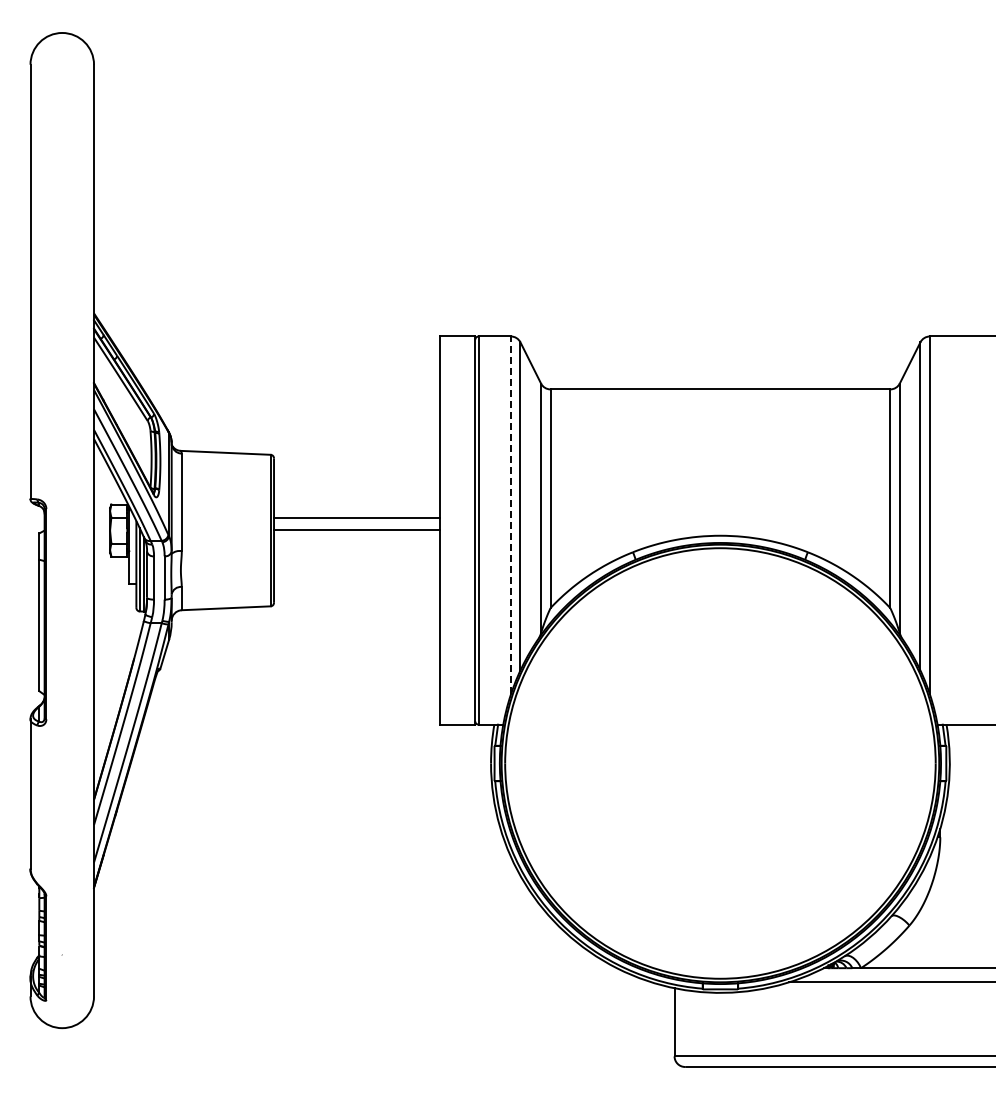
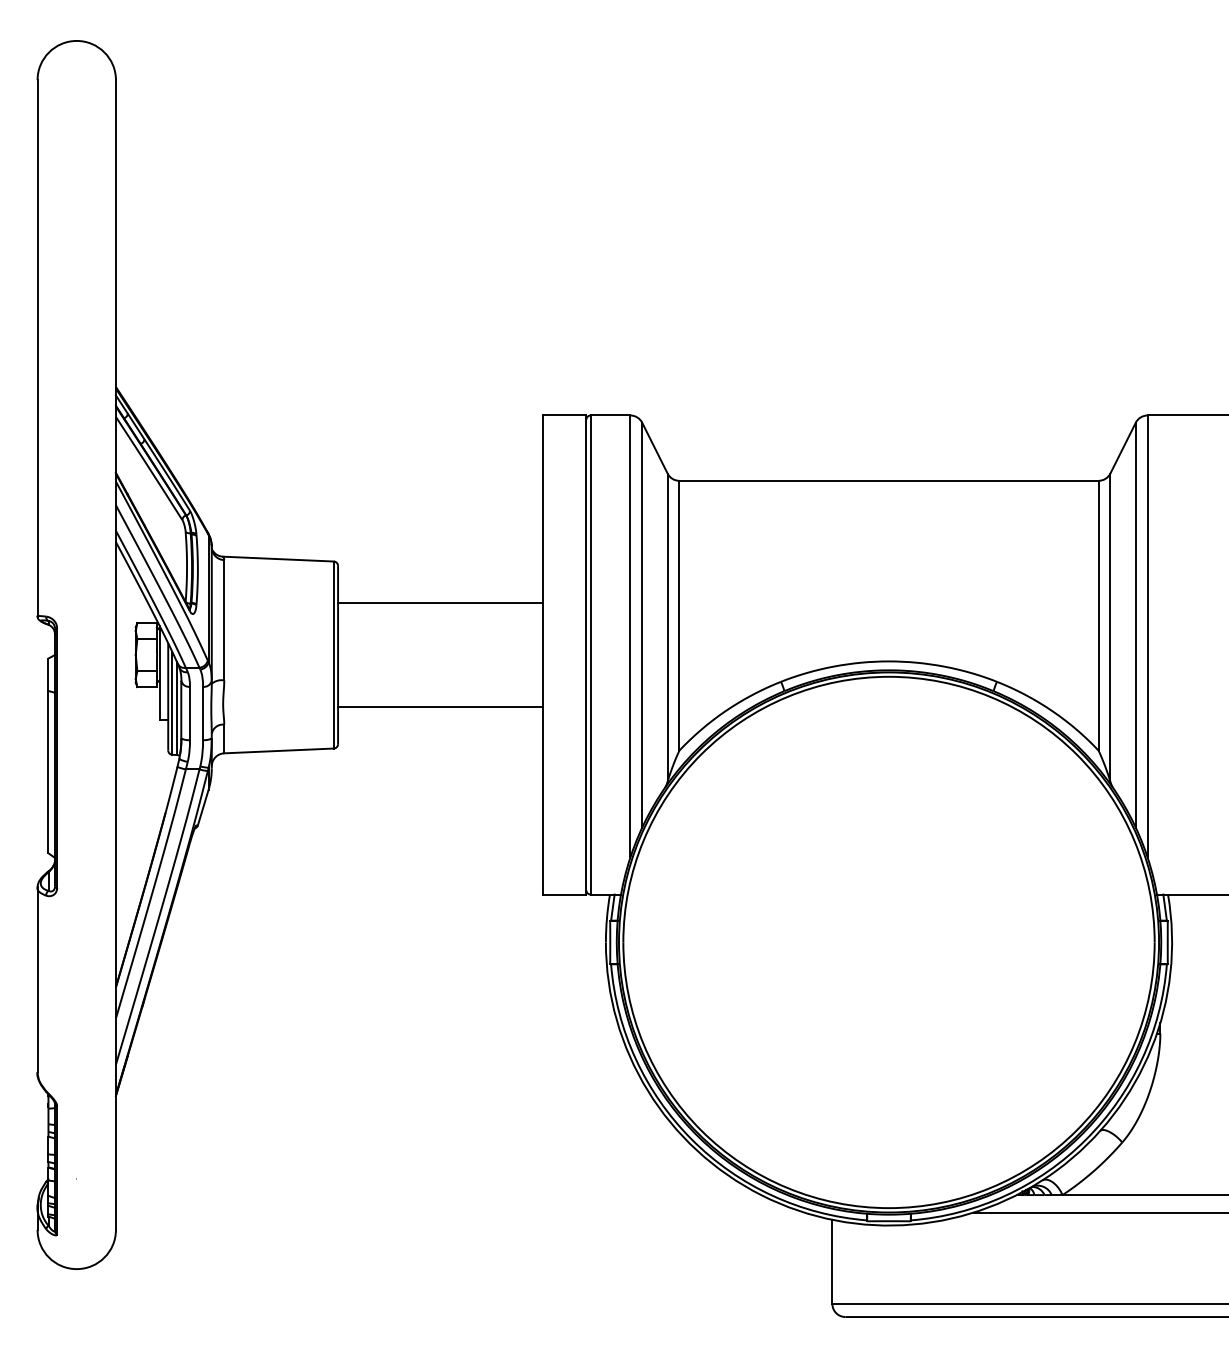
line: (510, 515) -> (629, 636), dashed -> solid
line: (356, 518) -> (439, 603), moved
line: (356, 529) -> (439, 706), moved

